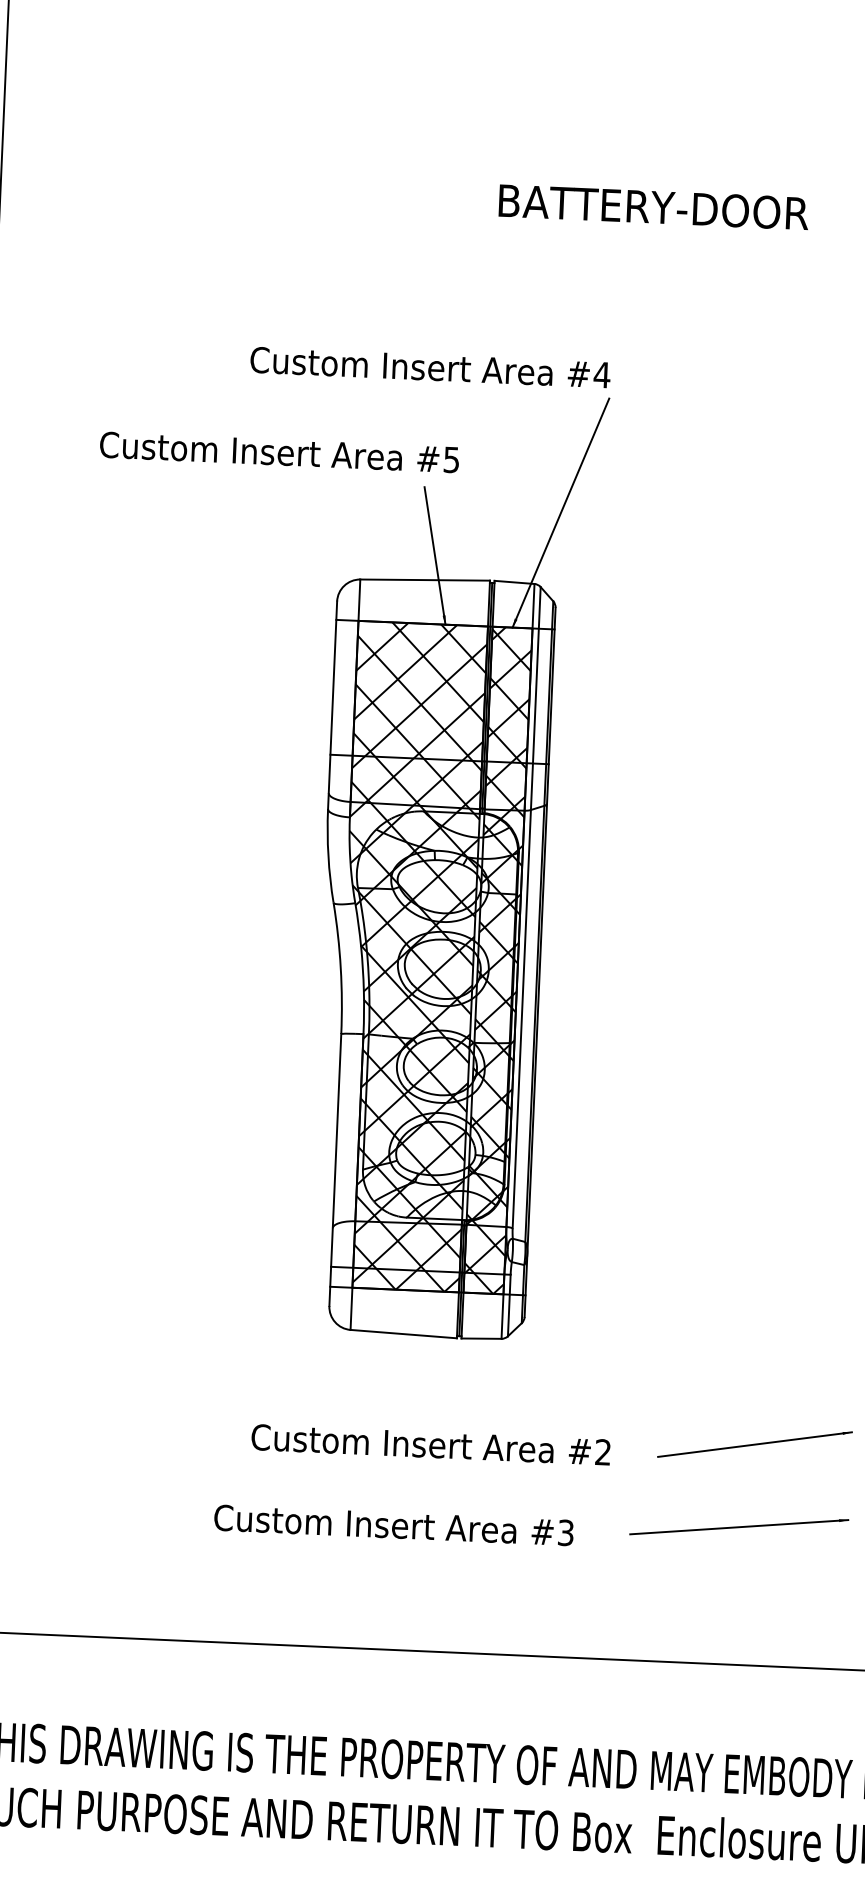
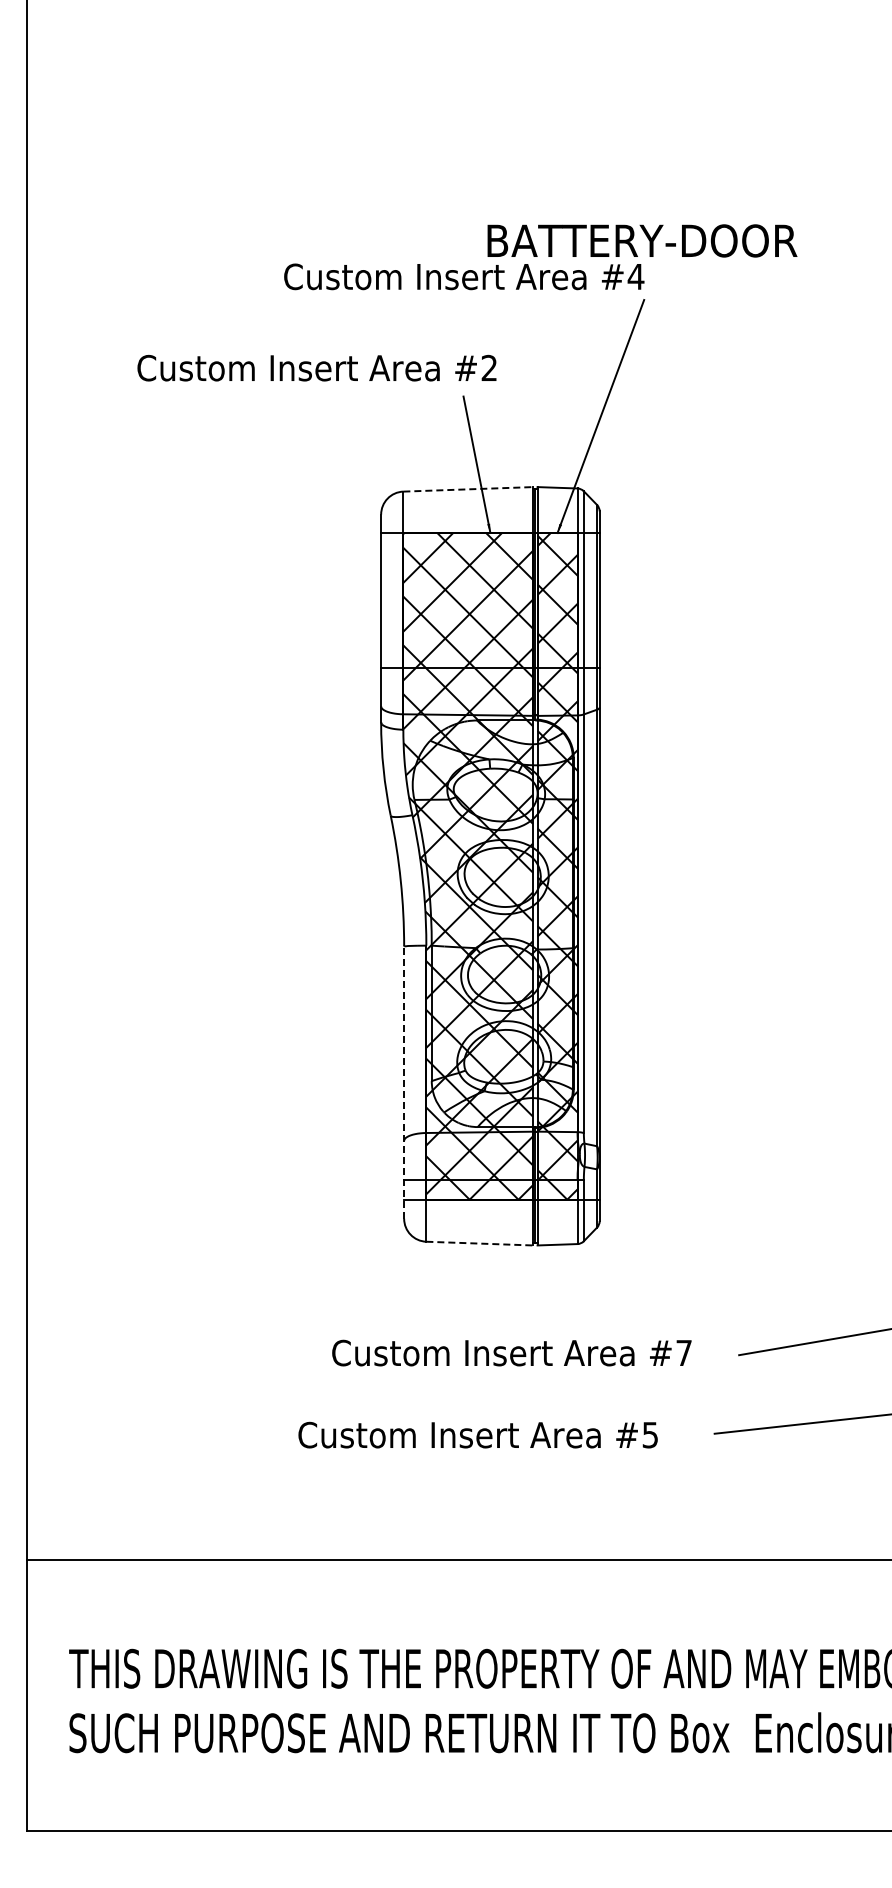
text: (653, 206) -> (642, 240), moved
text: (450, 459) -> (488, 367), #5 -> #2
line: (425, 580) -> (468, 489), solid -> dashed
line: (335, 1169) -> (404, 1082), solid -> dashed
line: (404, 1334) -> (480, 1243), solid -> dashed
text: (602, 1451) -> (683, 1352), #2 -> #7
text: (566, 1532) -> (650, 1434), #3 -> #5

